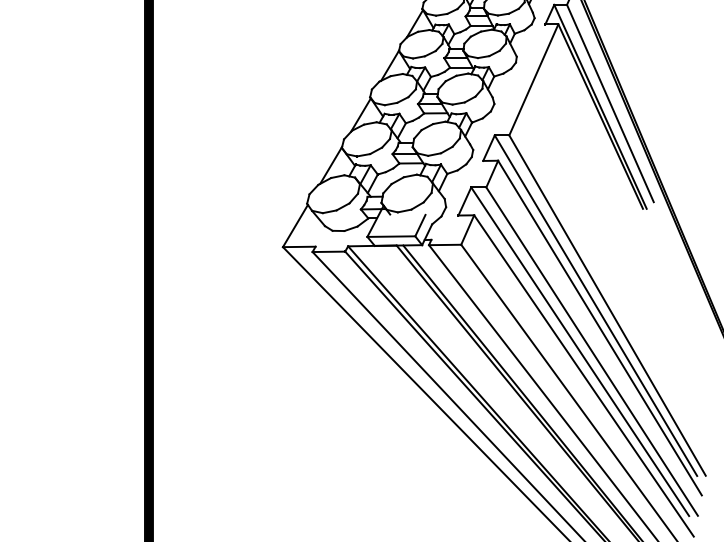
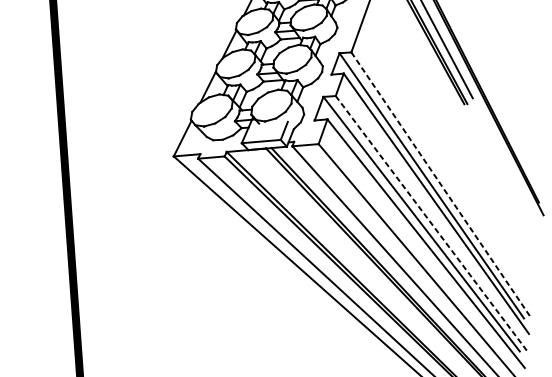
line: (607, 306) -> (441, 185), solid -> dashed
line: (592, 352) -> (431, 224), solid -> dashed

